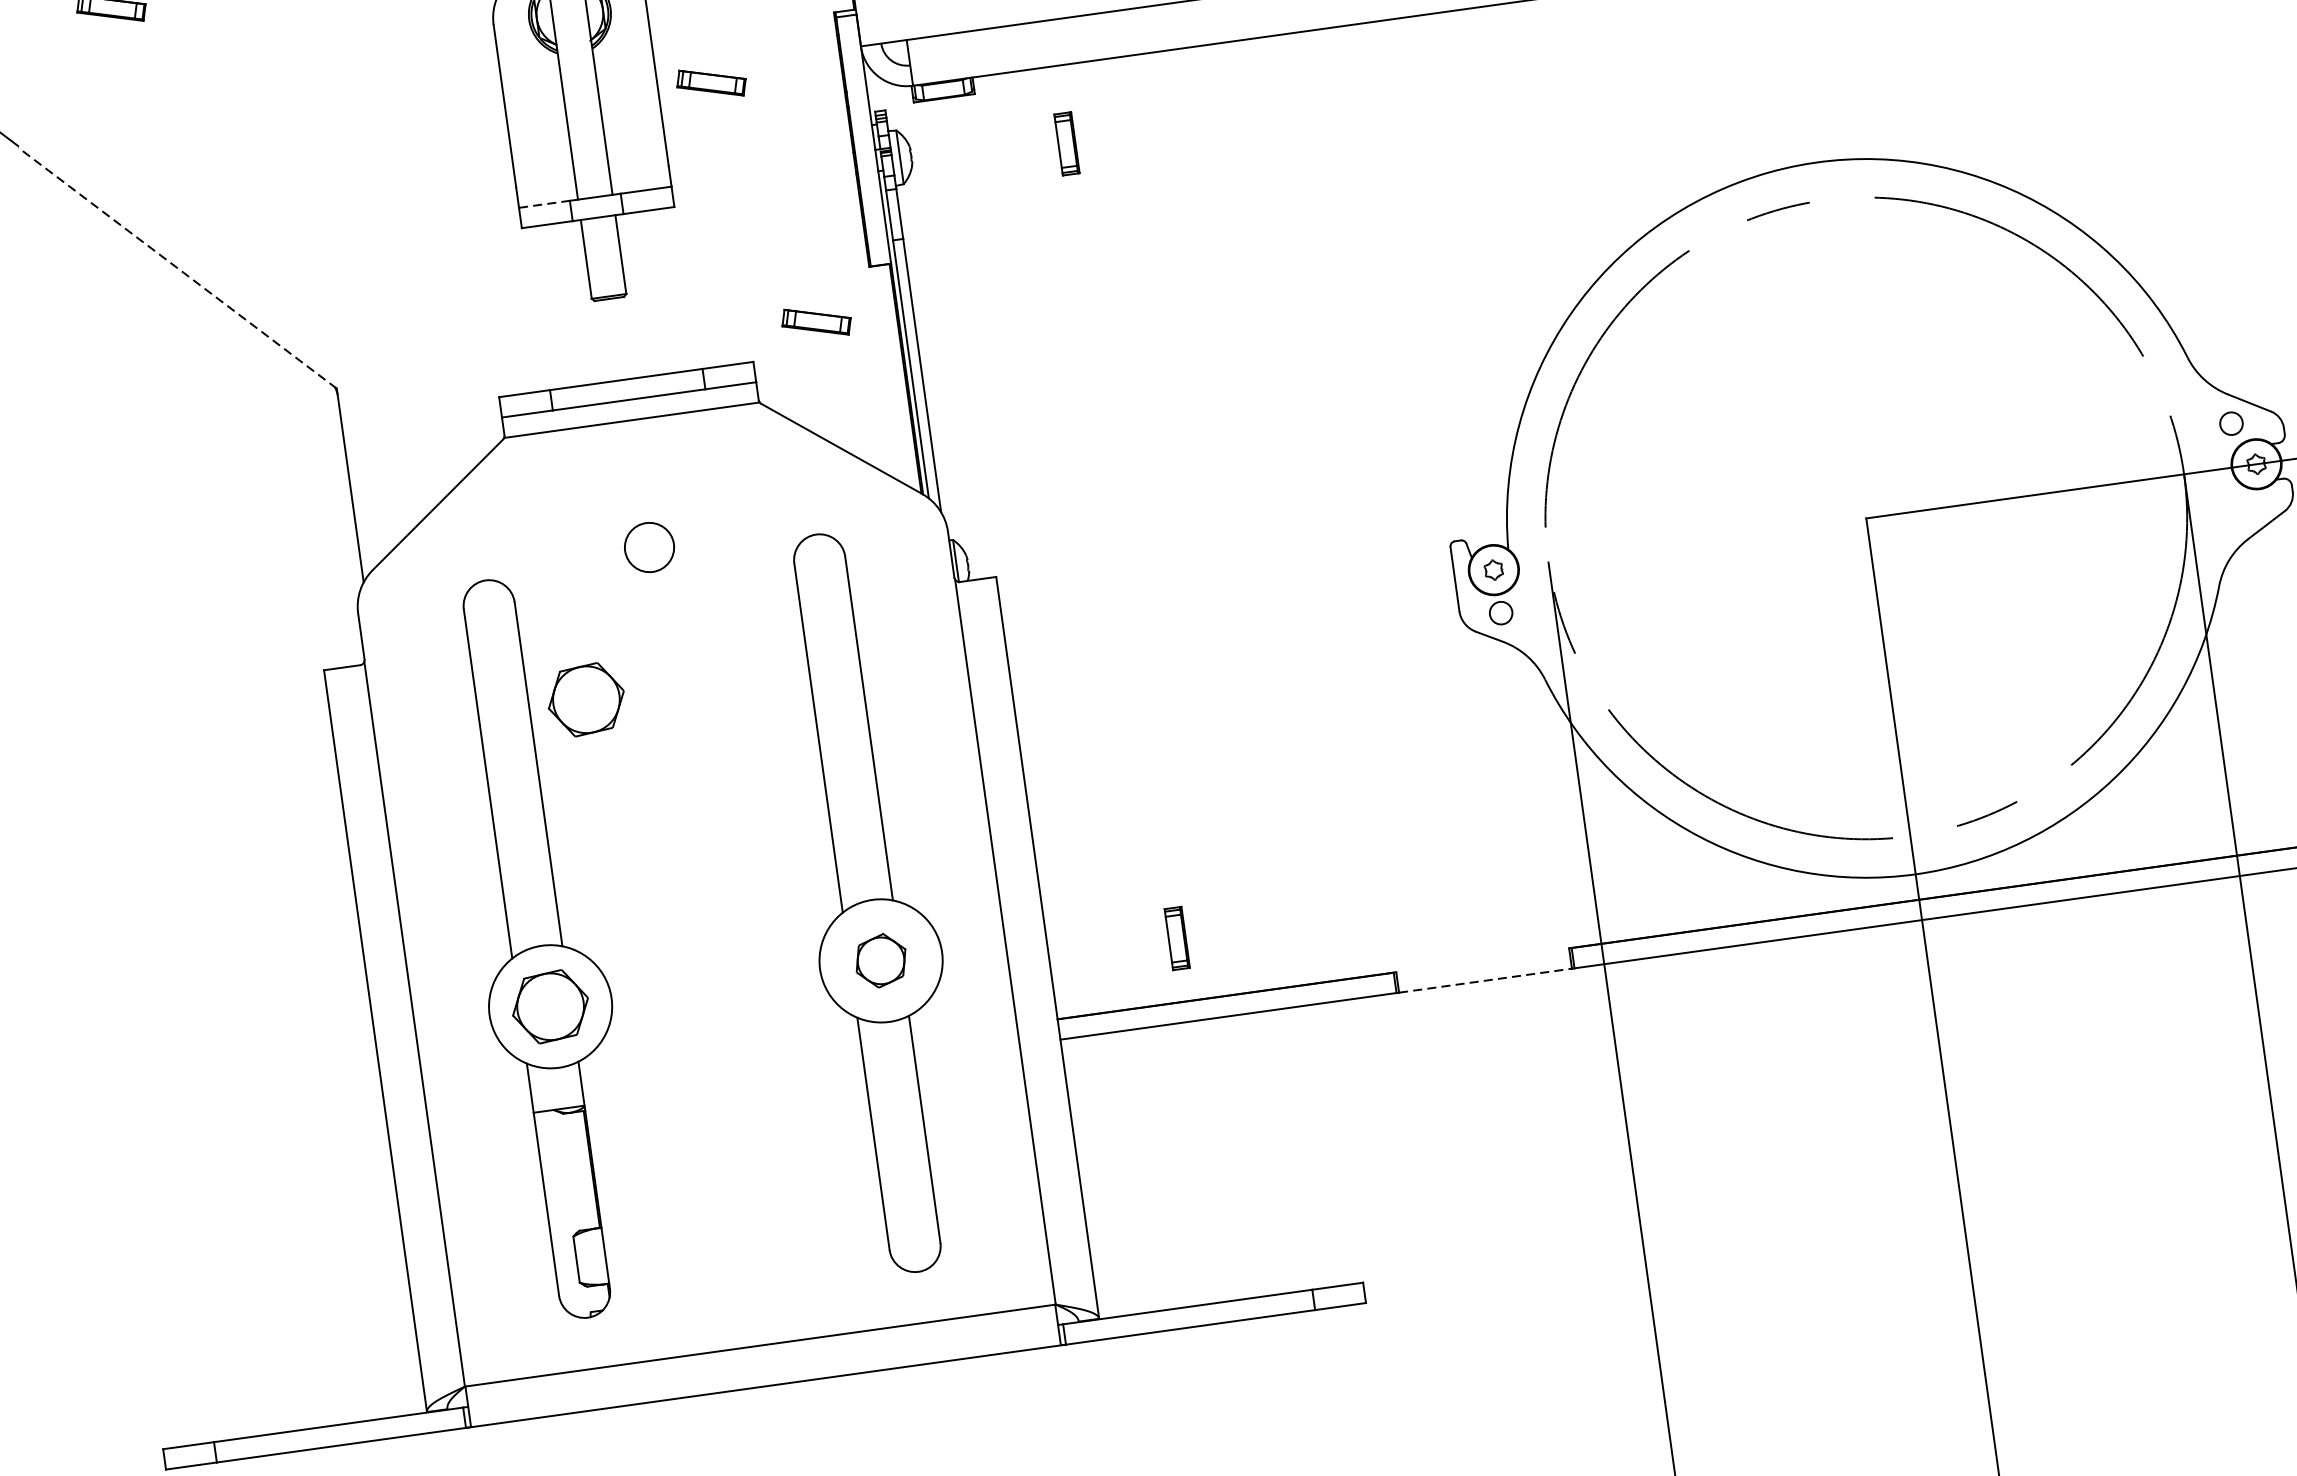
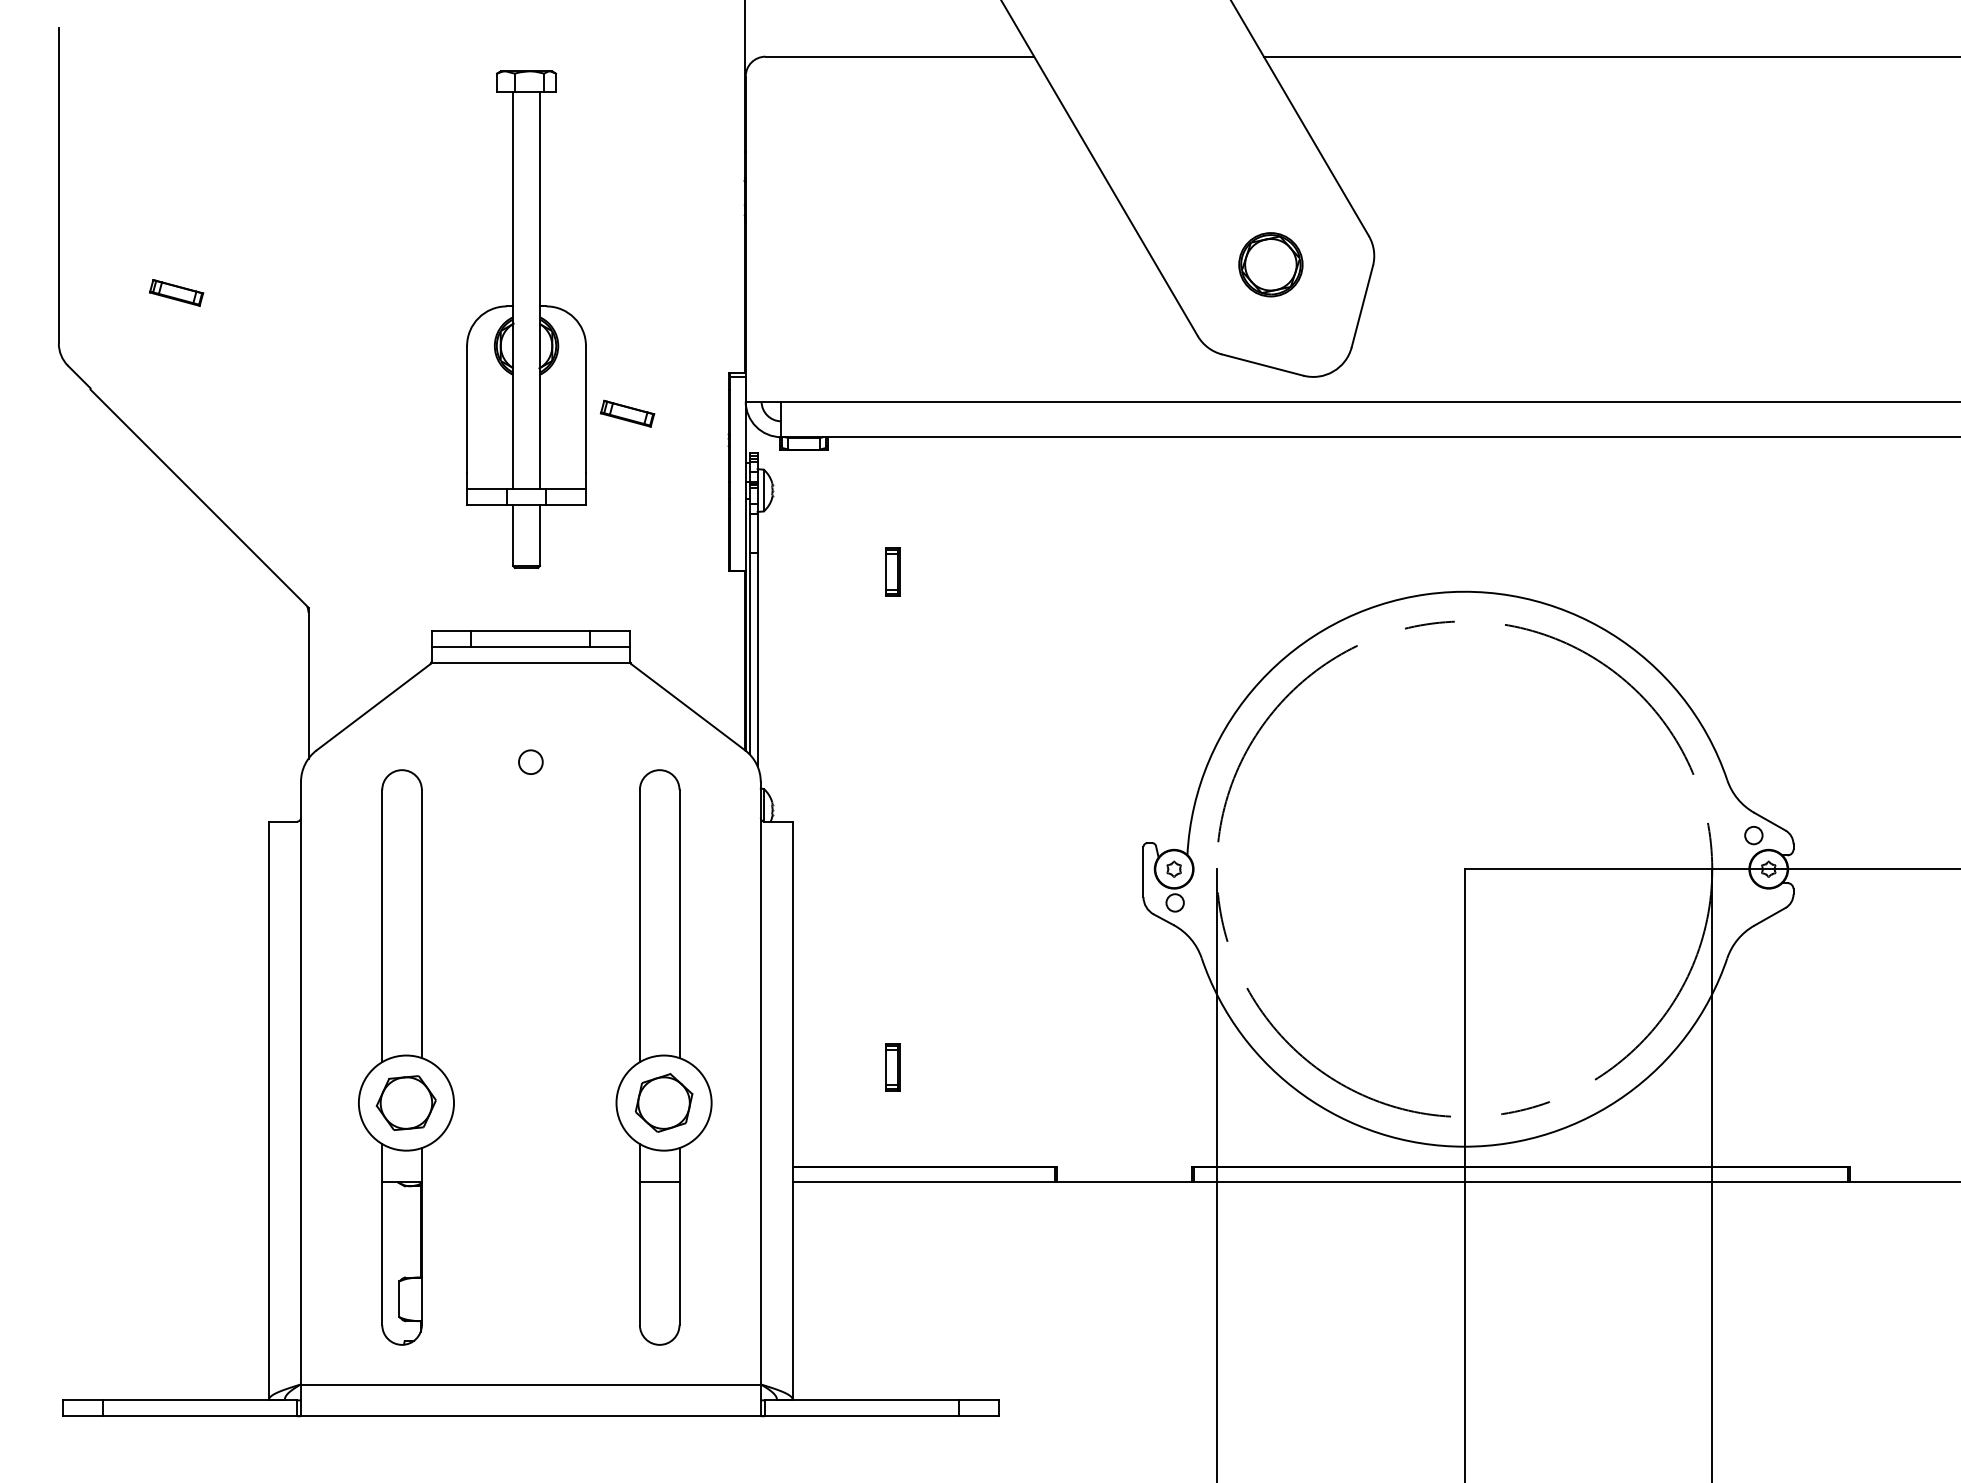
part: (1066, 143) -> (892, 571), moved
line: (543, 204) -> (486, 488), dashed -> solid
line: (177, 268) -> (199, 498), dashed -> solid
part: (816, 321) -> (682, 607), removed
circle: (648, 546) -> (530, 761), size x0.62
part: (585, 699) -> (465, 871), removed
part: (1176, 938) -> (892, 1067), moved
part: (880, 960) -> (663, 1102), size x1.43
line: (1485, 980) -> (1124, 1182), dashed -> solid
line: (889, 1063) -> (659, 1182), added

